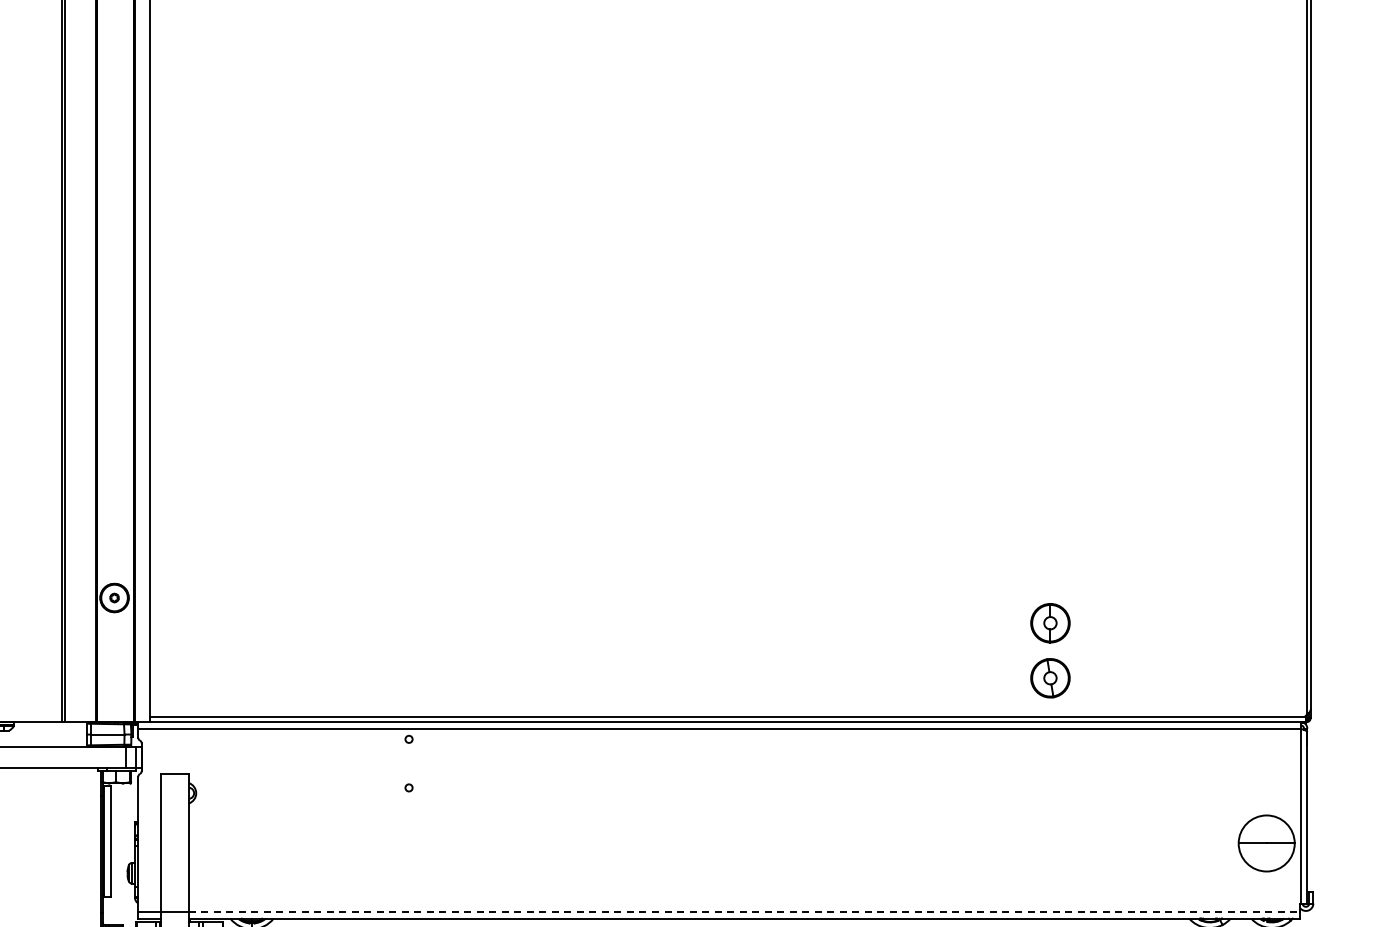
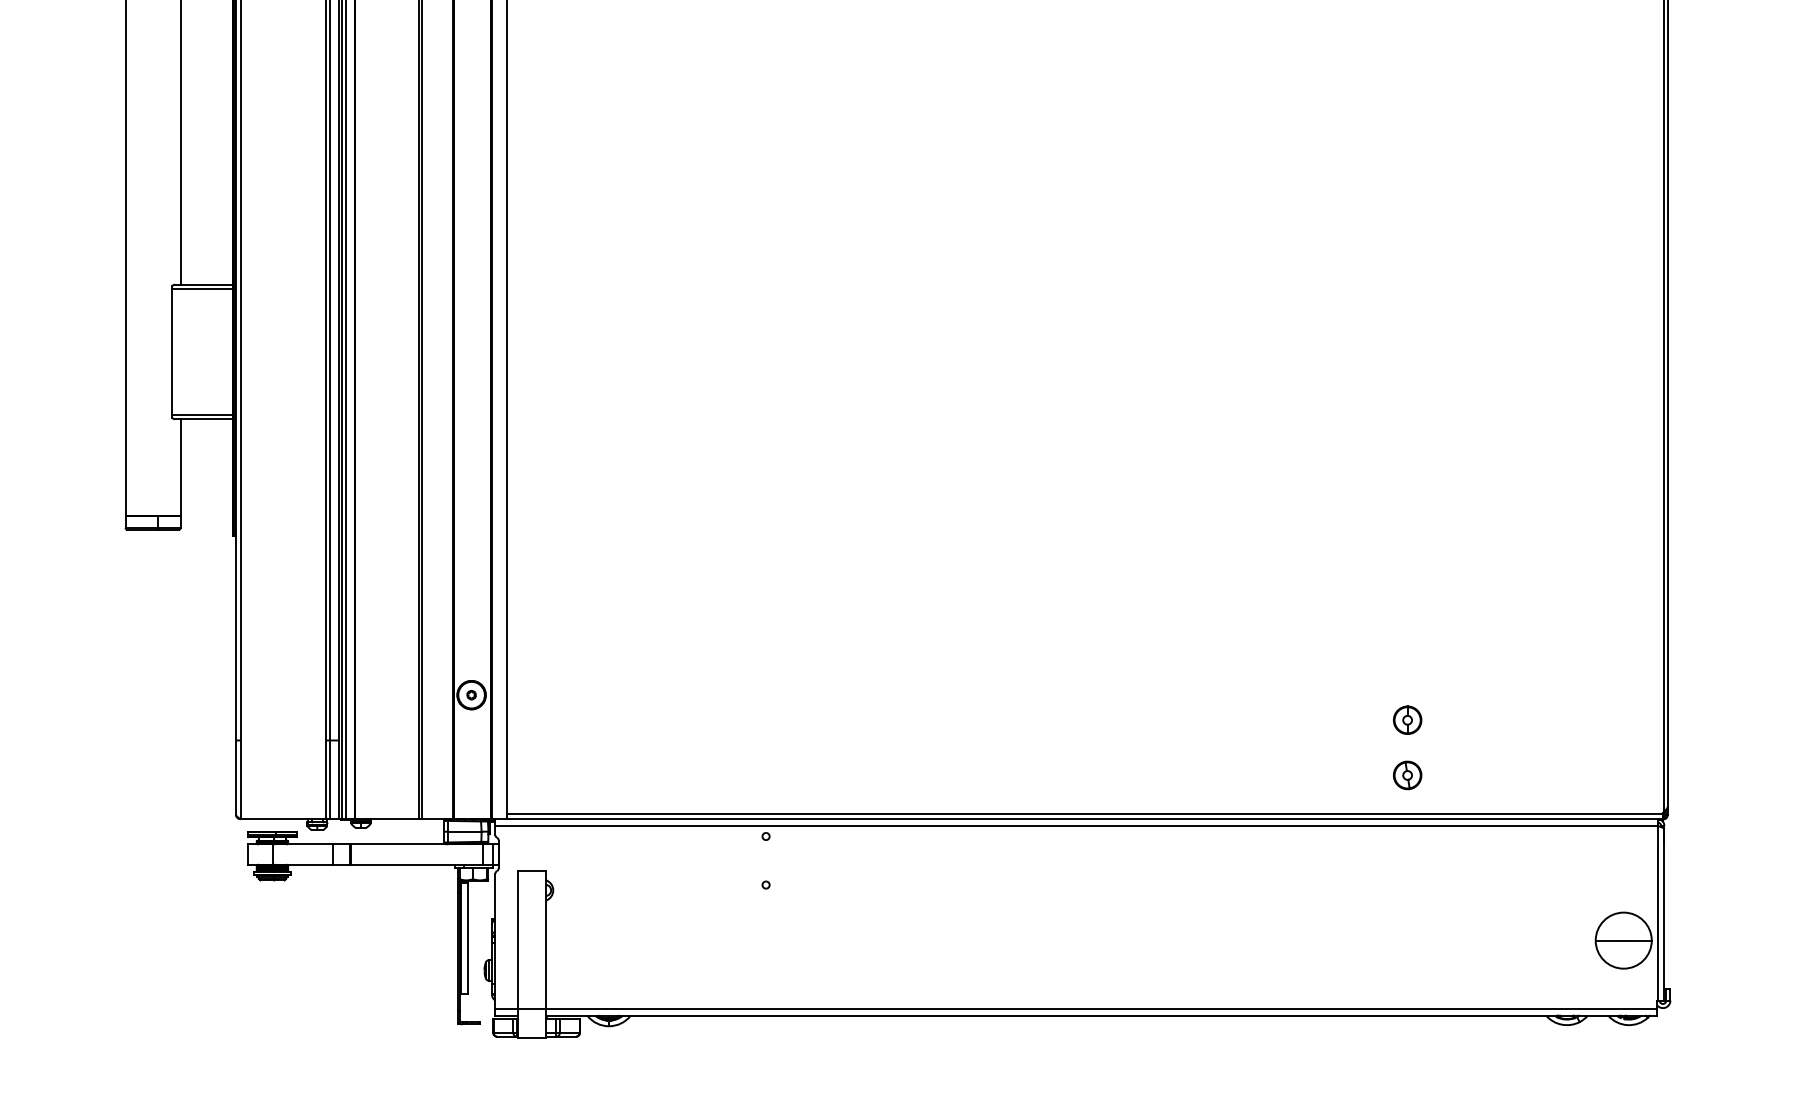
part: (1050, 622) -> (1407, 719), size x0.71
part: (1050, 678) -> (1407, 775), size x0.71
line: (744, 912) -> (1101, 1009), dashed -> solid

